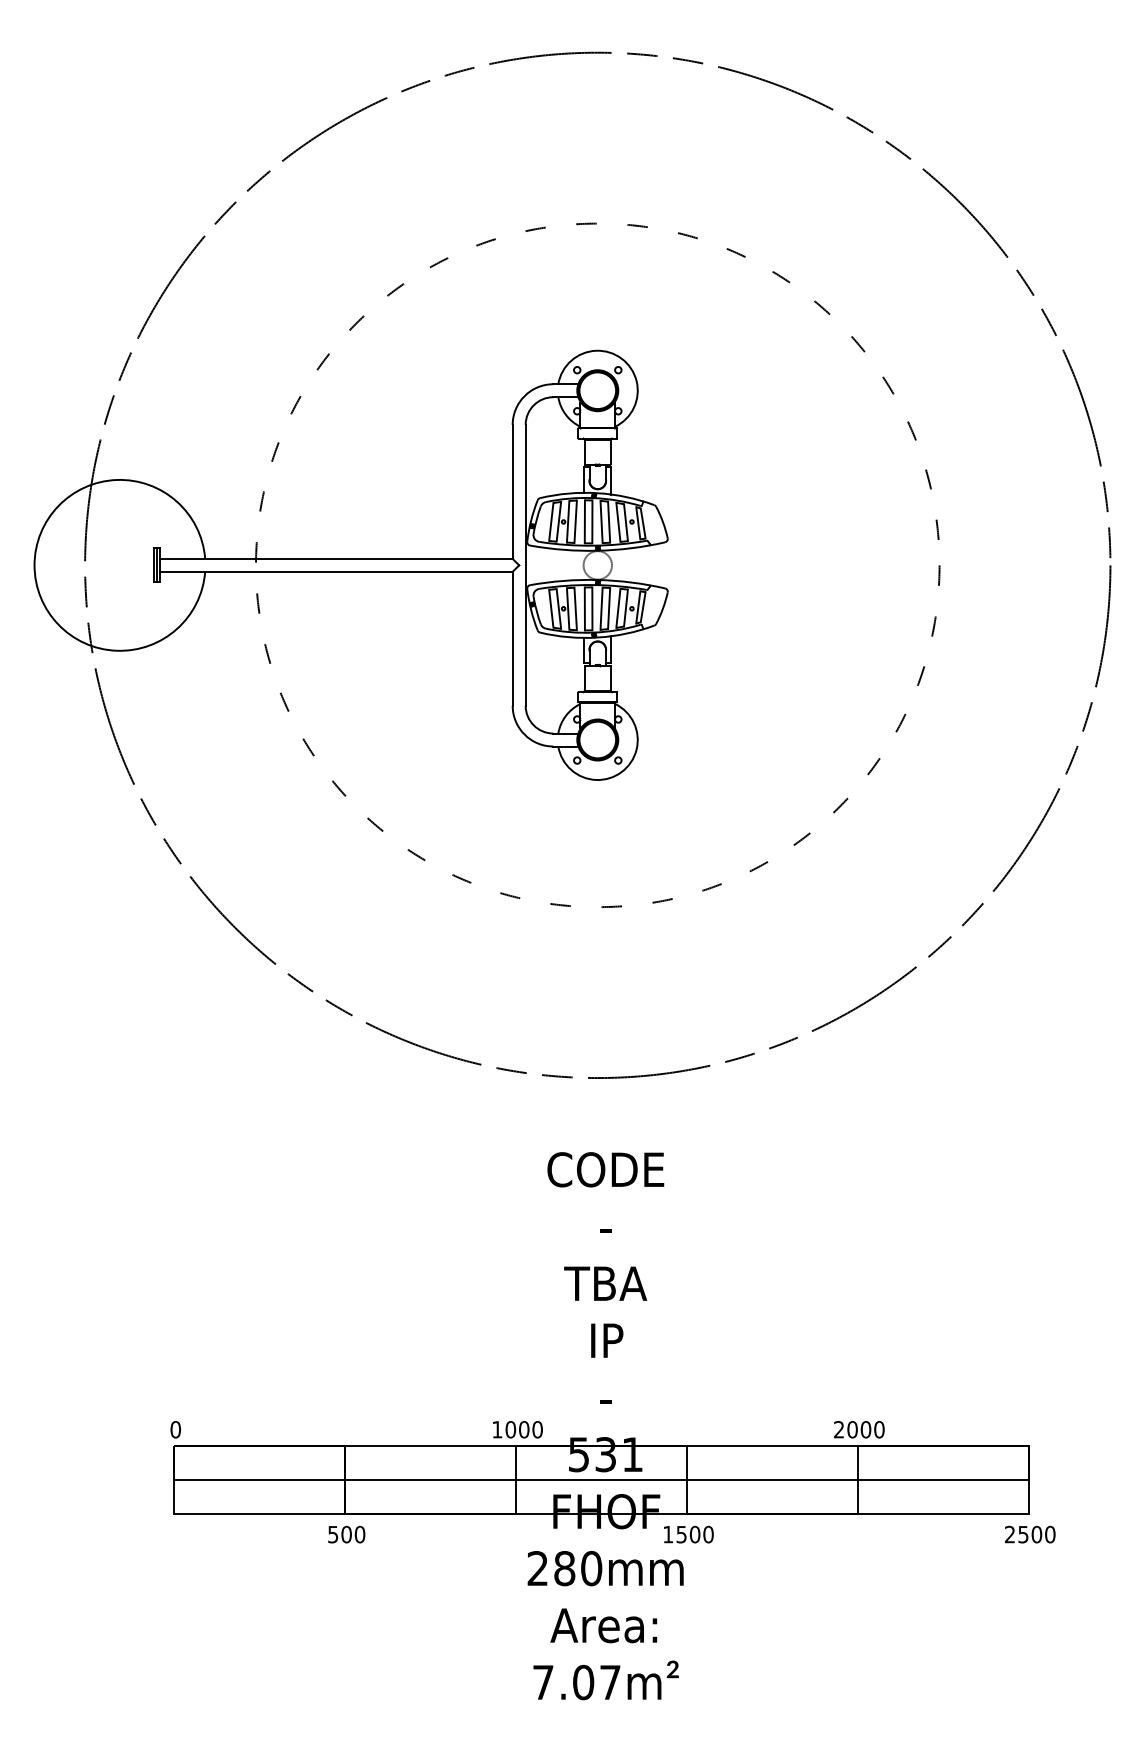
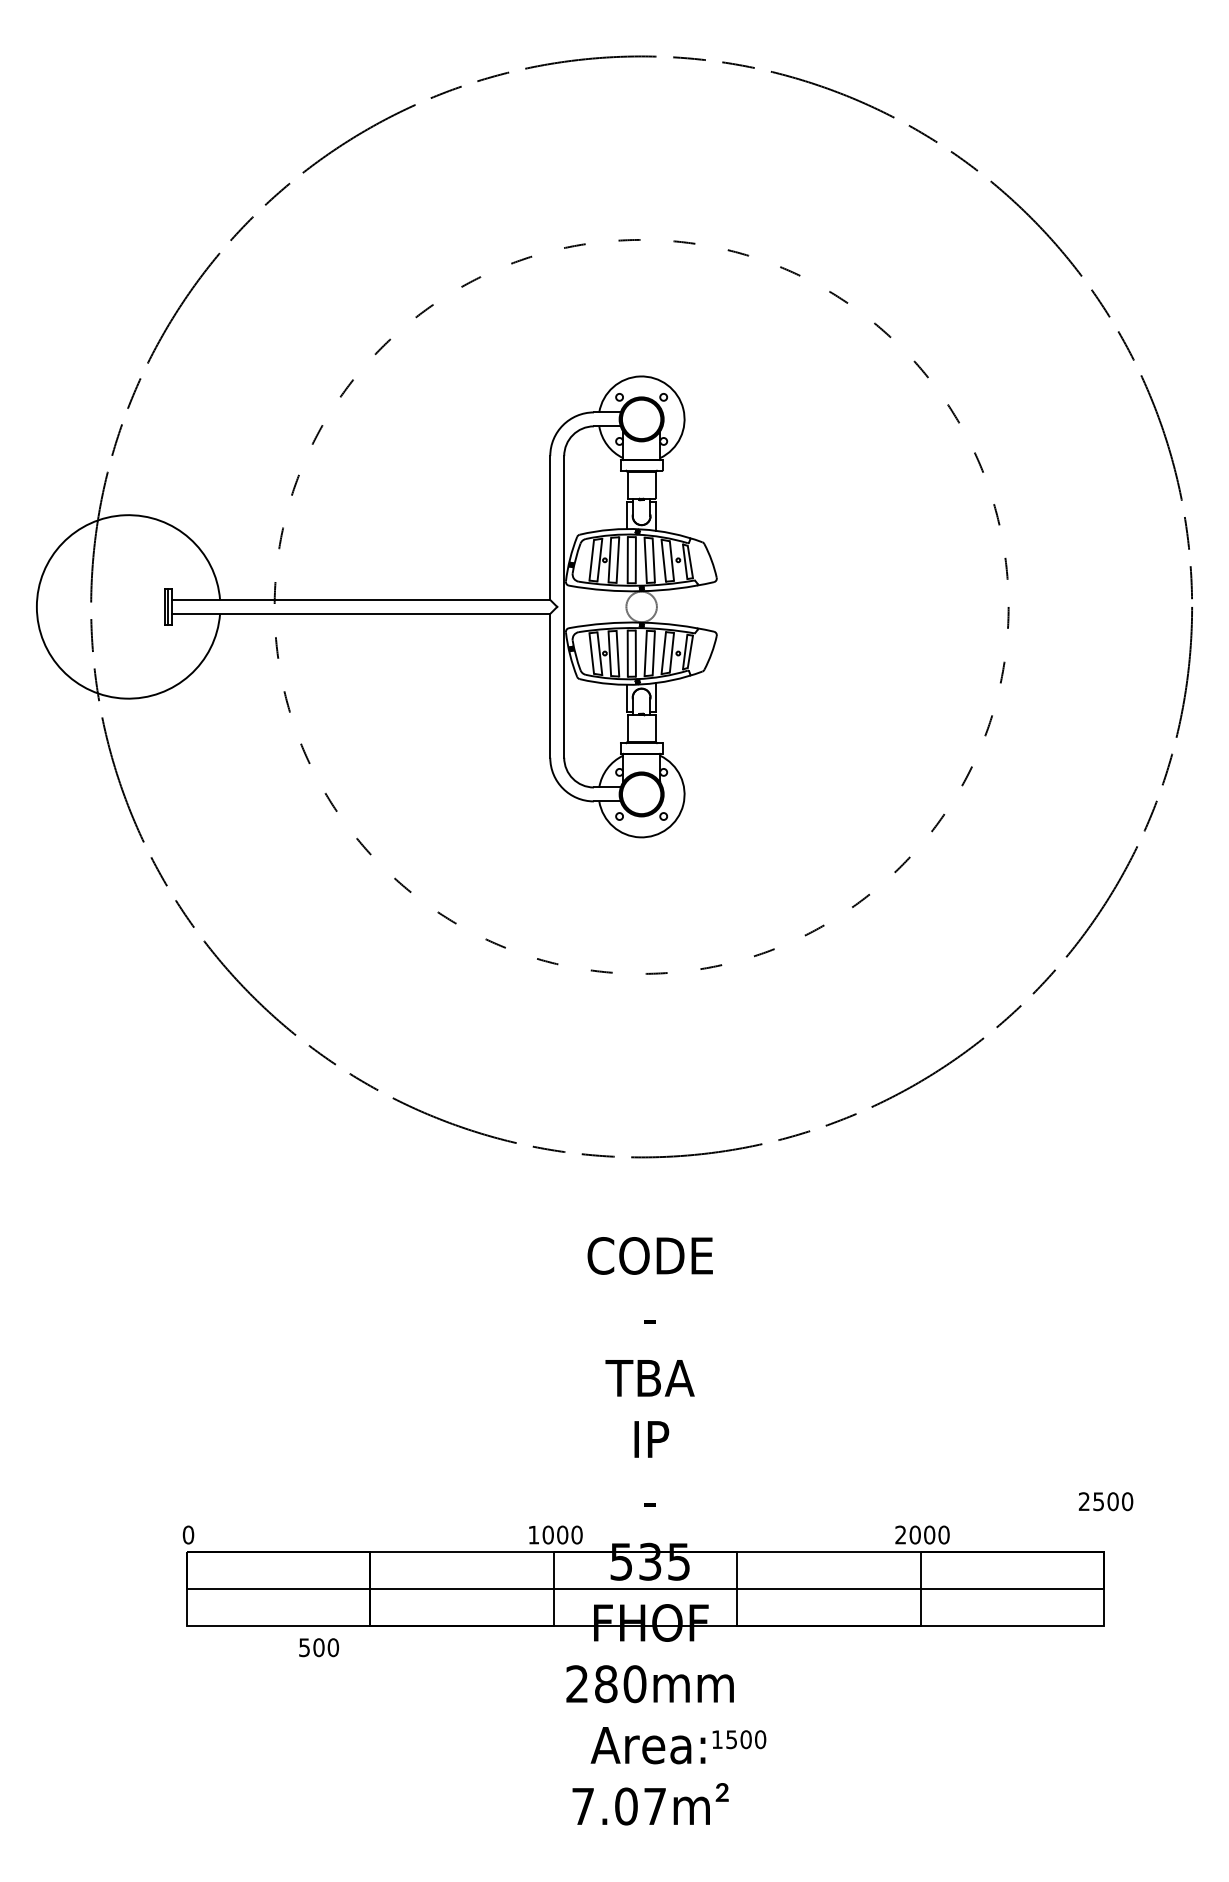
text: (632, 1454) -> (678, 1561), 531 -> 535
text: (347, 1534) -> (319, 1647), moved
text: (688, 1534) -> (739, 1739), moved
text: (1029, 1534) -> (1105, 1501), moved

